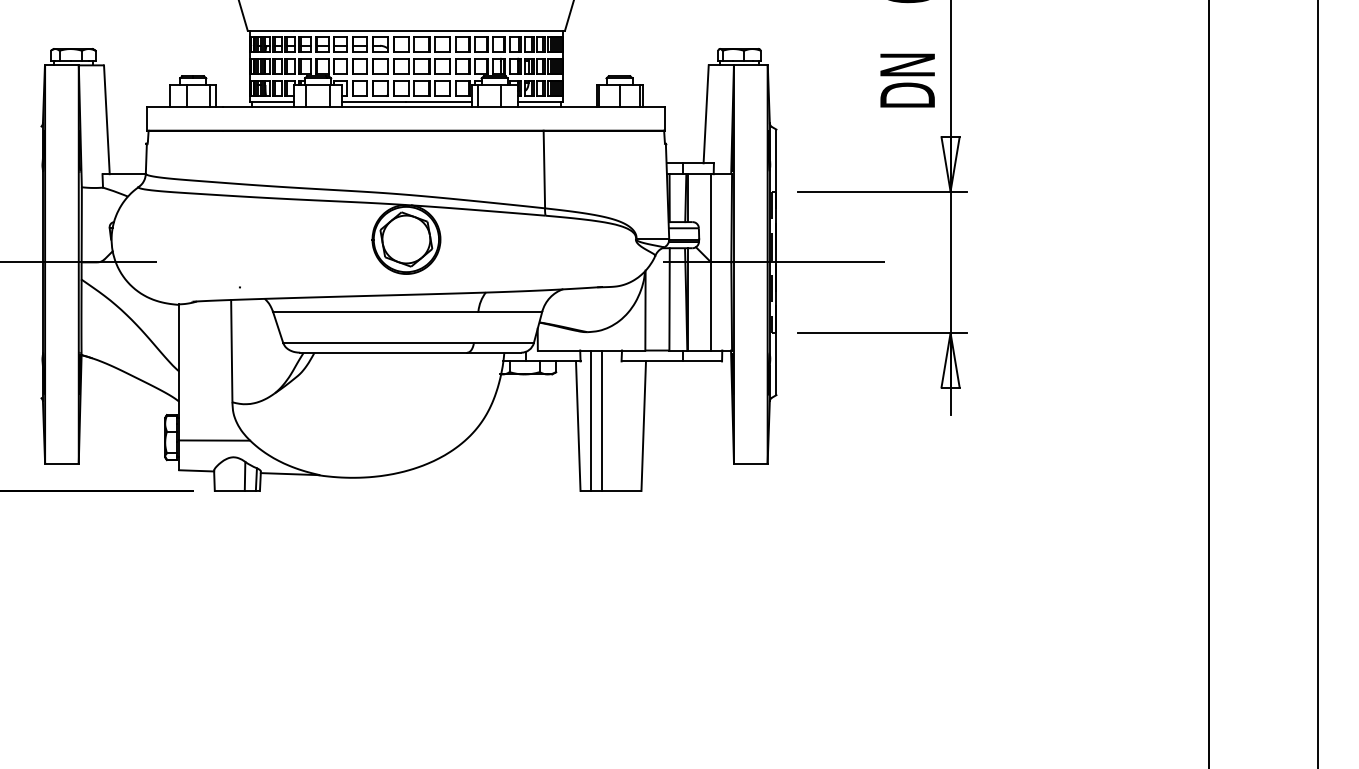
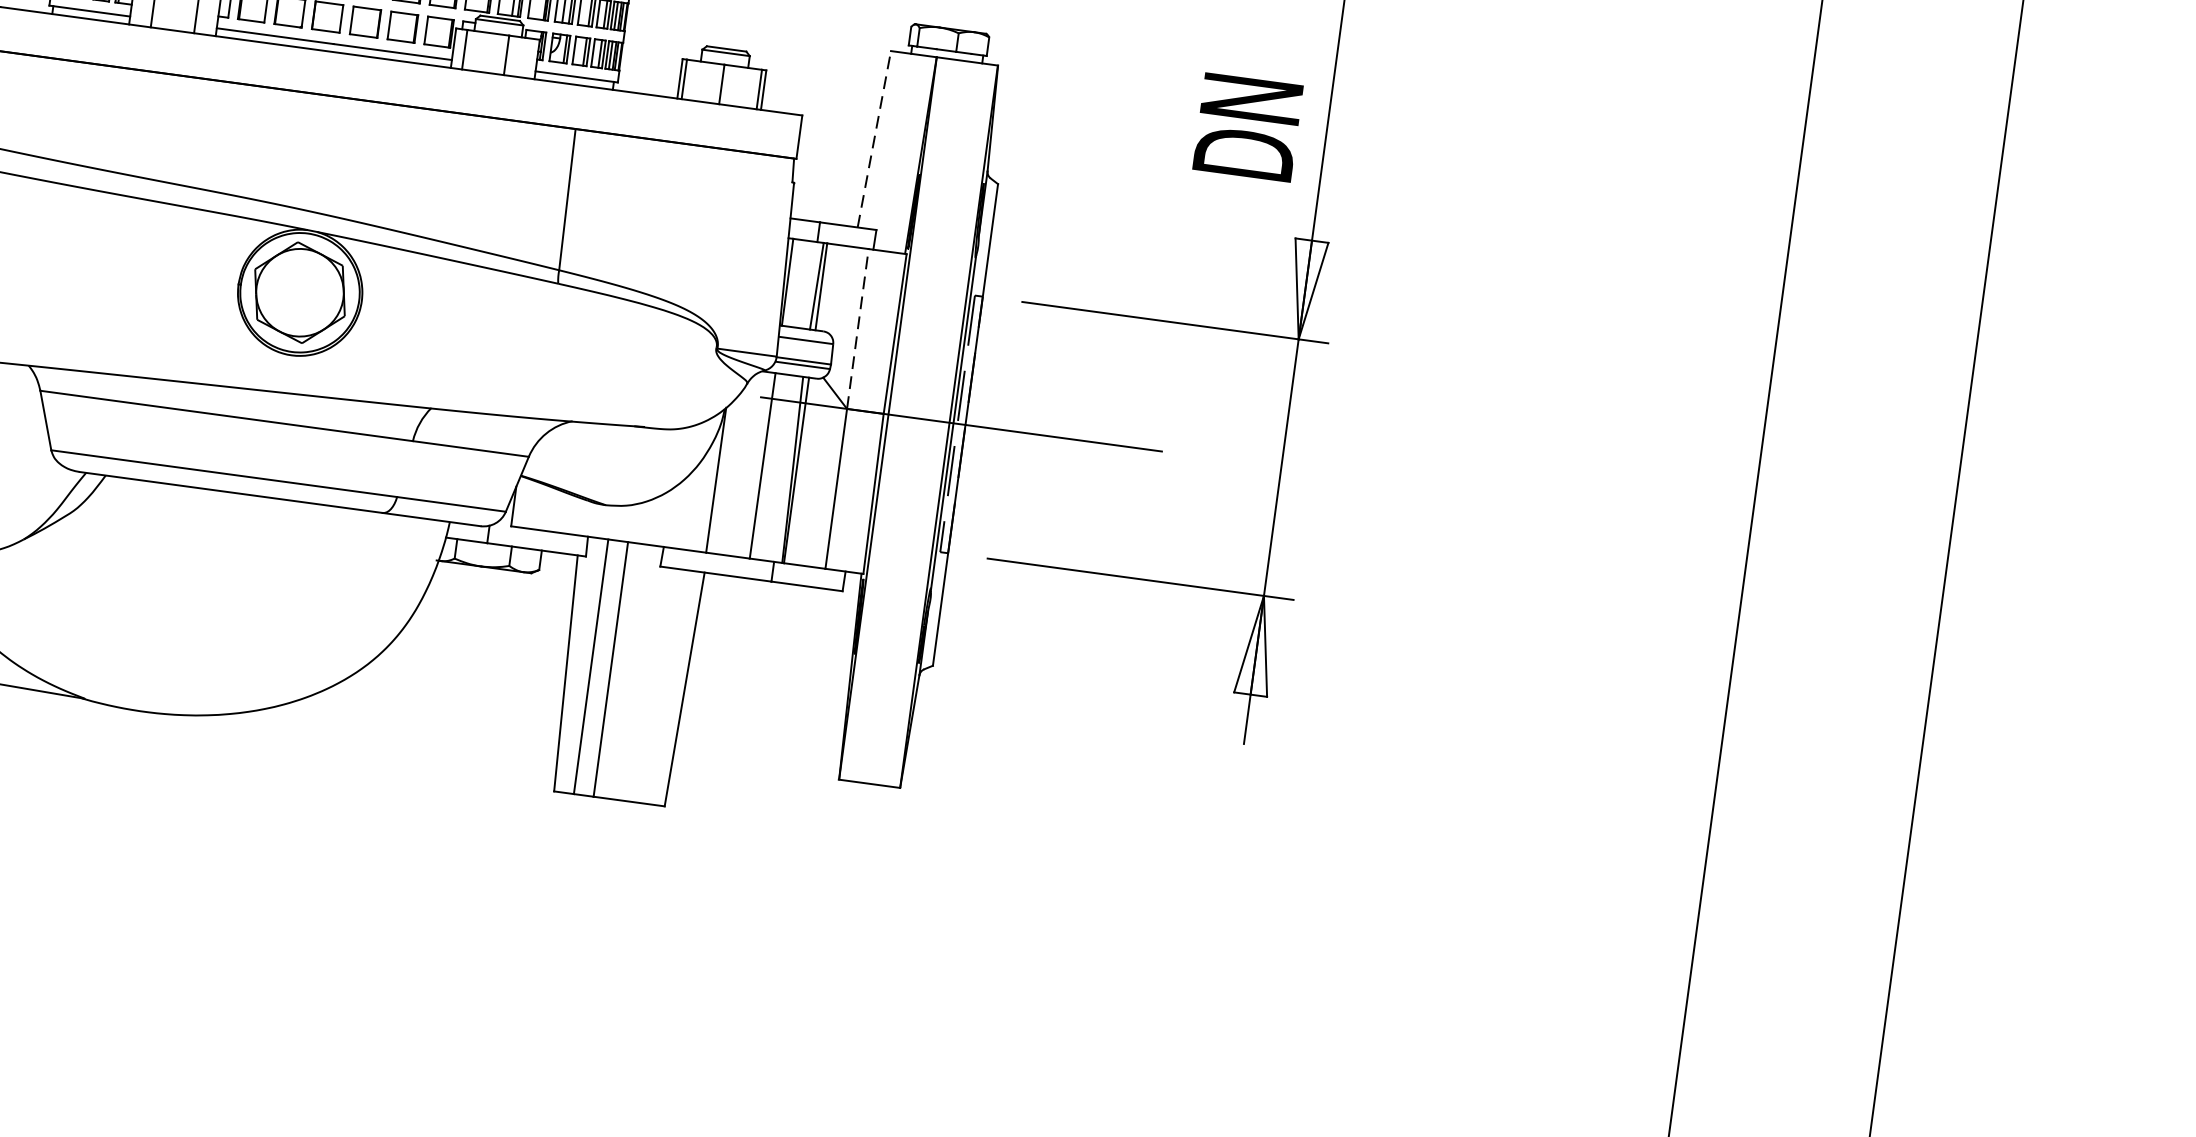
line: (706, 113) -> (875, 137), solid -> dashed
line: (711, 217) -> (858, 327), solid -> dashed

